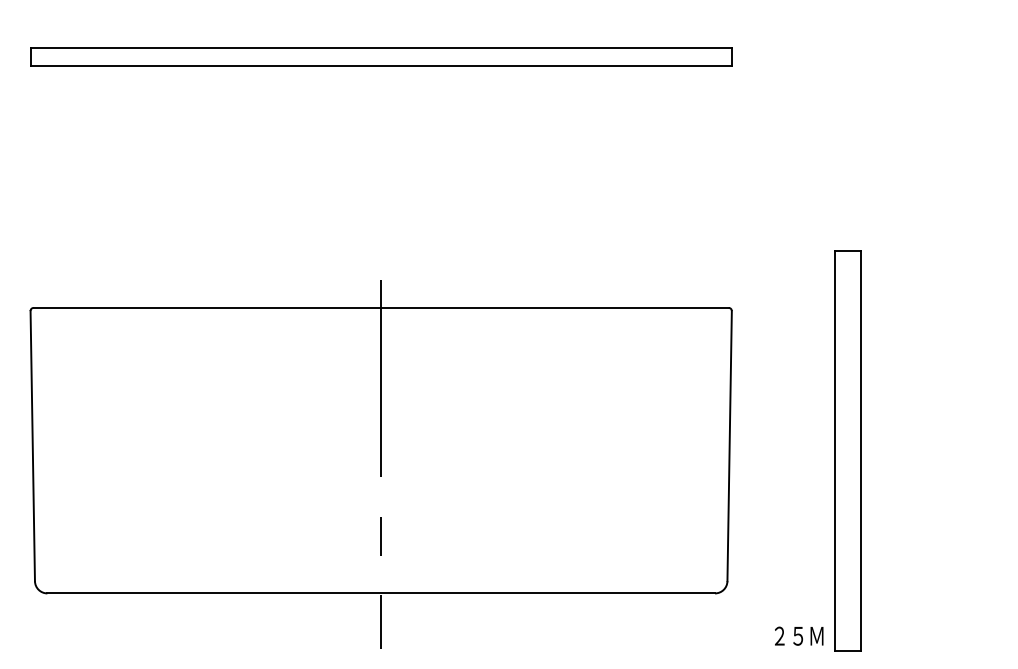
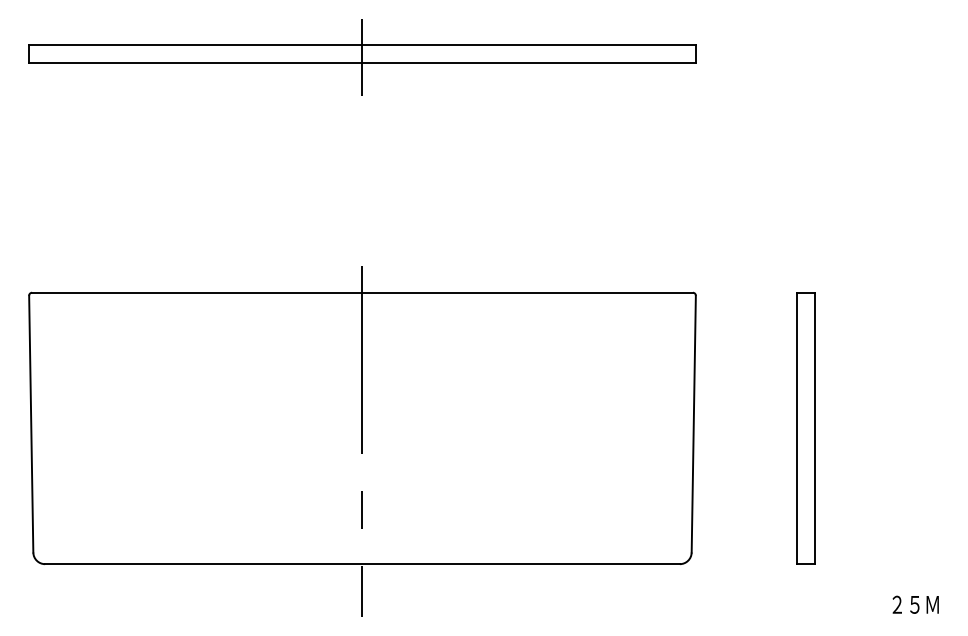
line: (381, 59) -> (362, 56), added
part: (847, 450) -> (805, 428), size x0.71
text: (799, 635) -> (916, 604), moved

